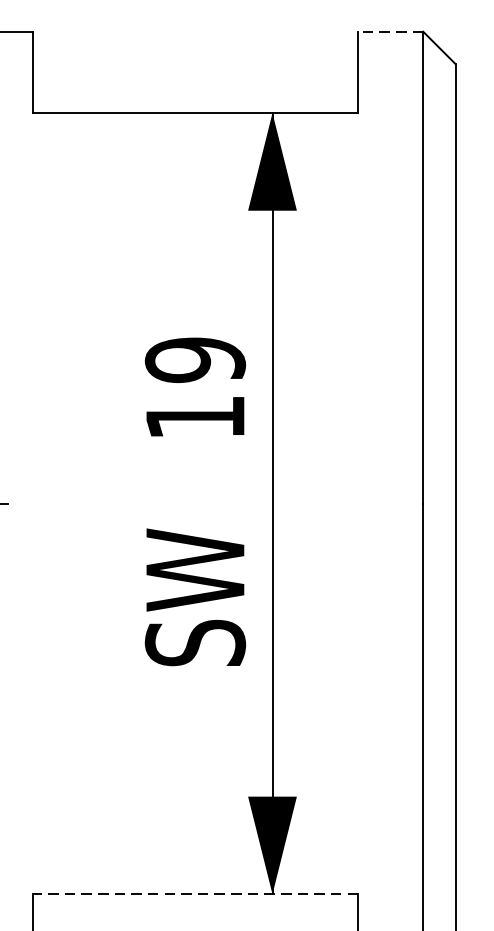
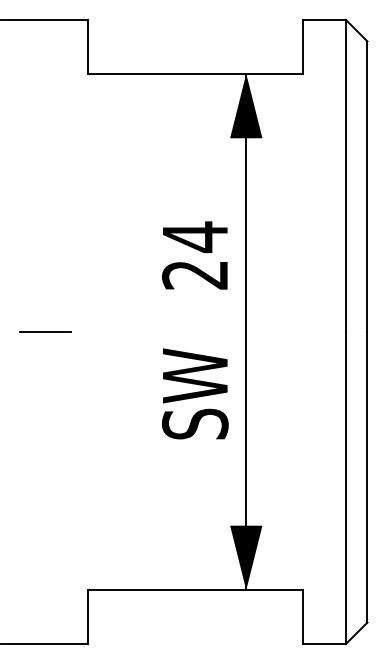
line: (390, 31) -> (324, 19), dashed -> solid
text: (194, 388) -> (194, 255), 19 -> 24
line: (195, 894) -> (195, 590), dashed -> solid

